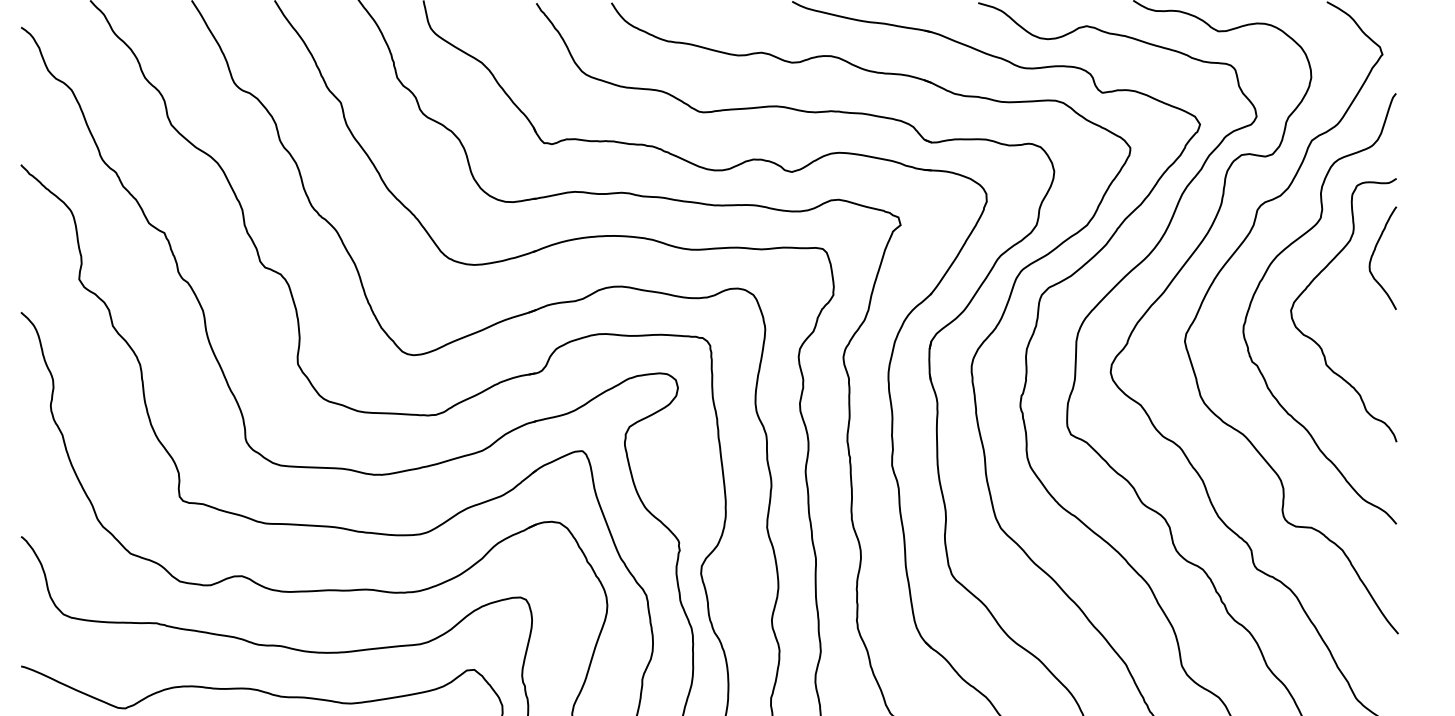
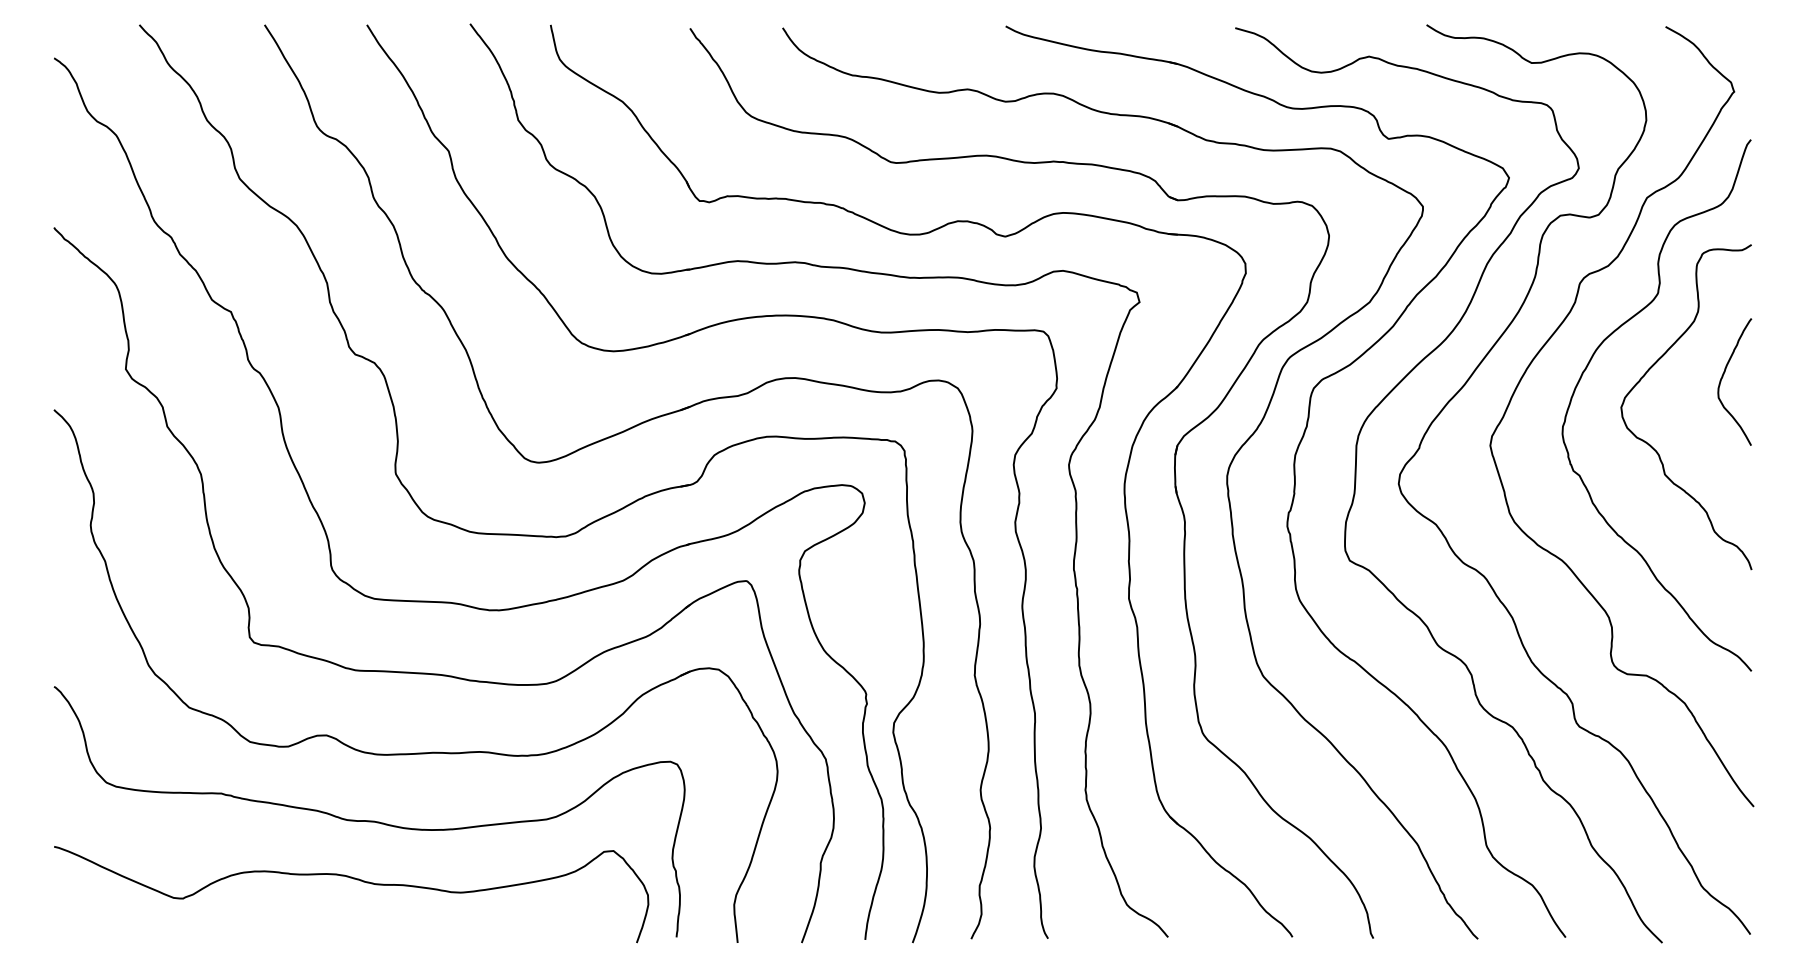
curve: (1373, 254) -> (1723, 377), moved

